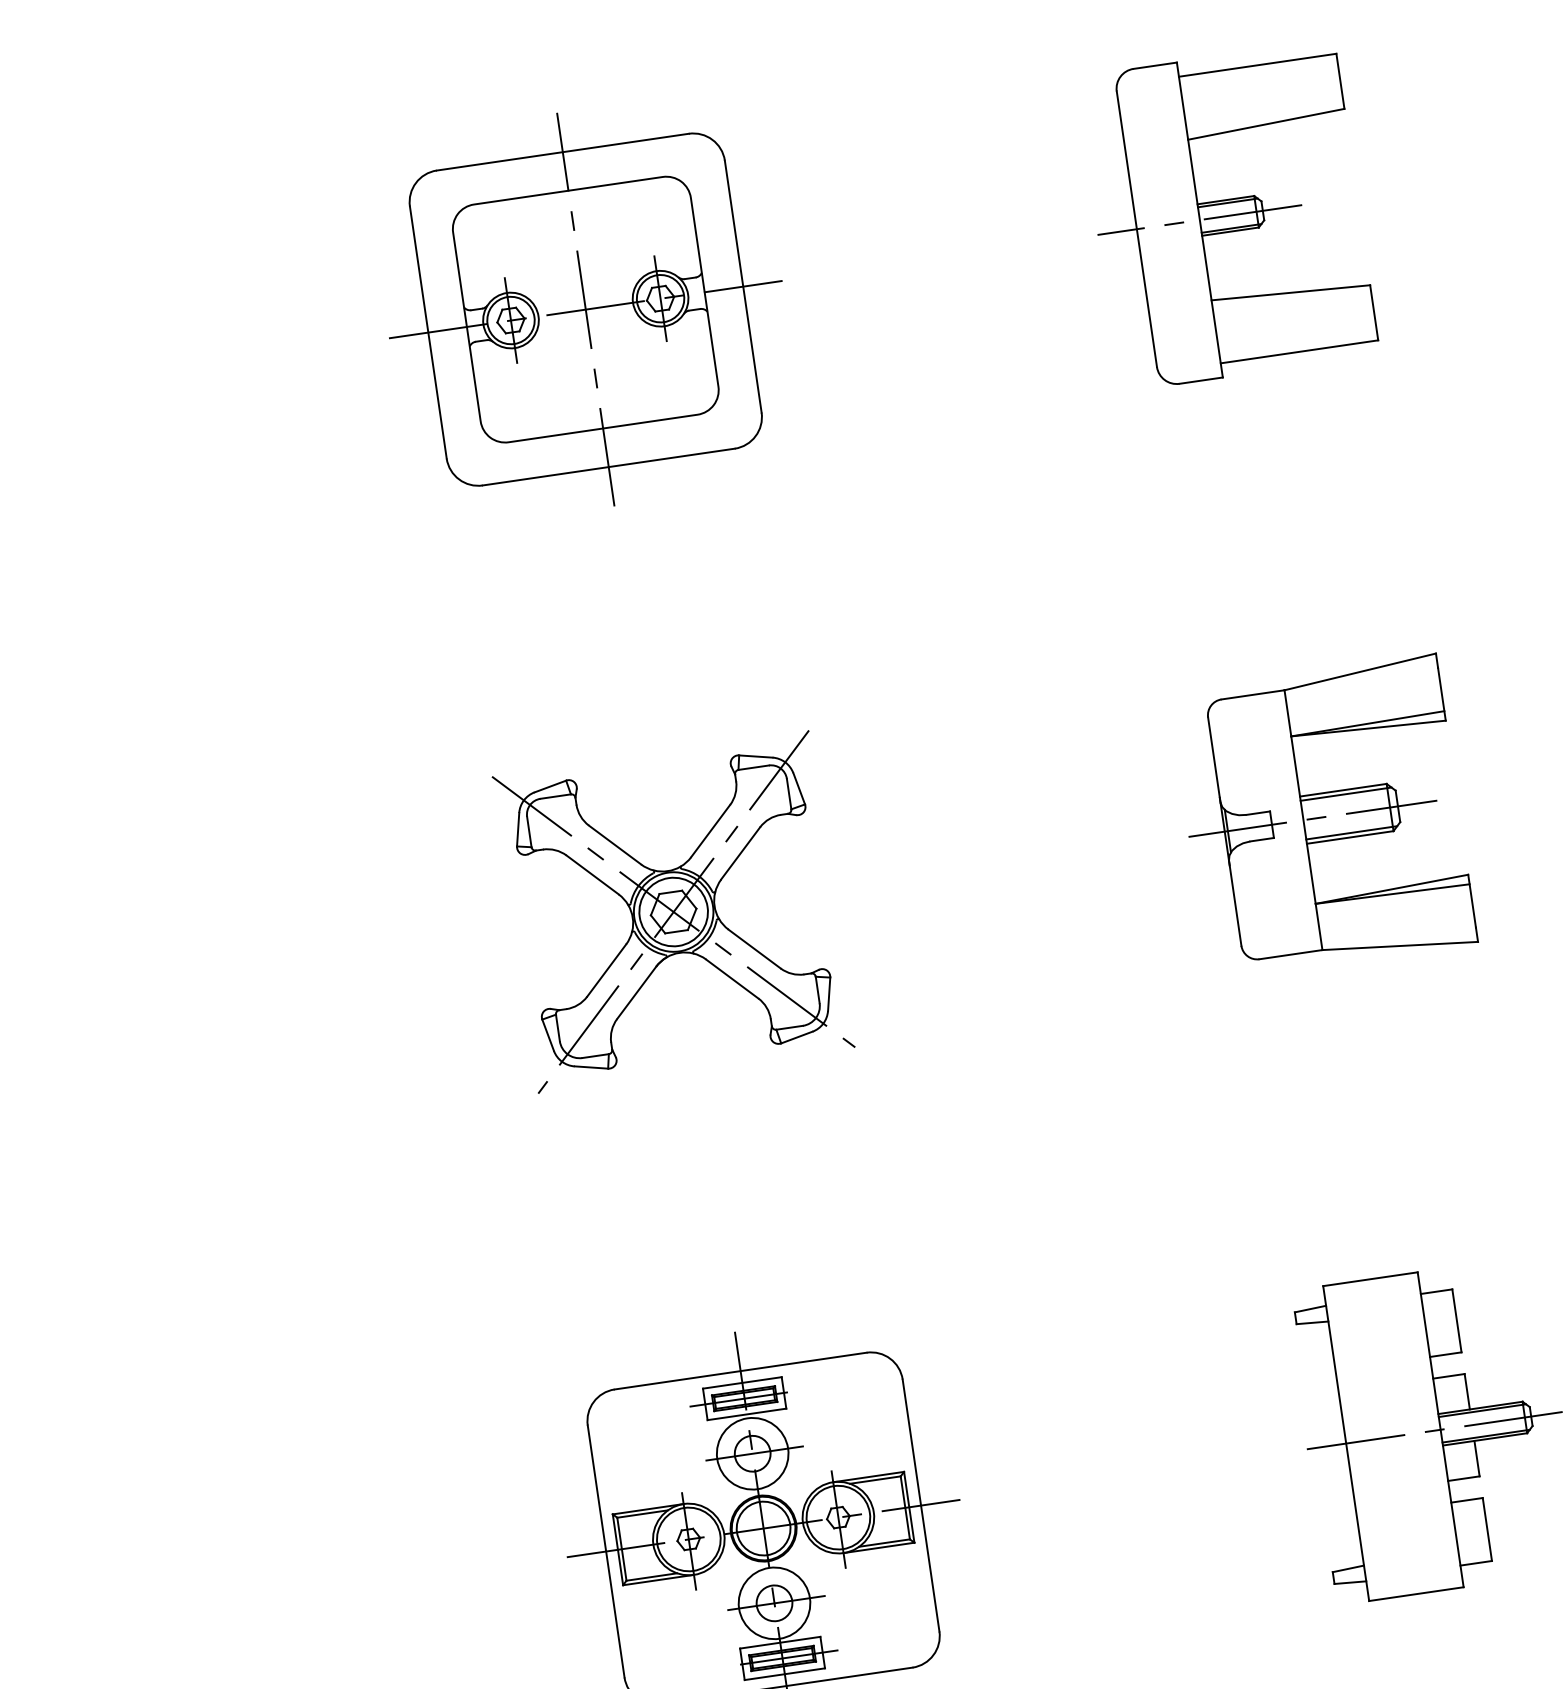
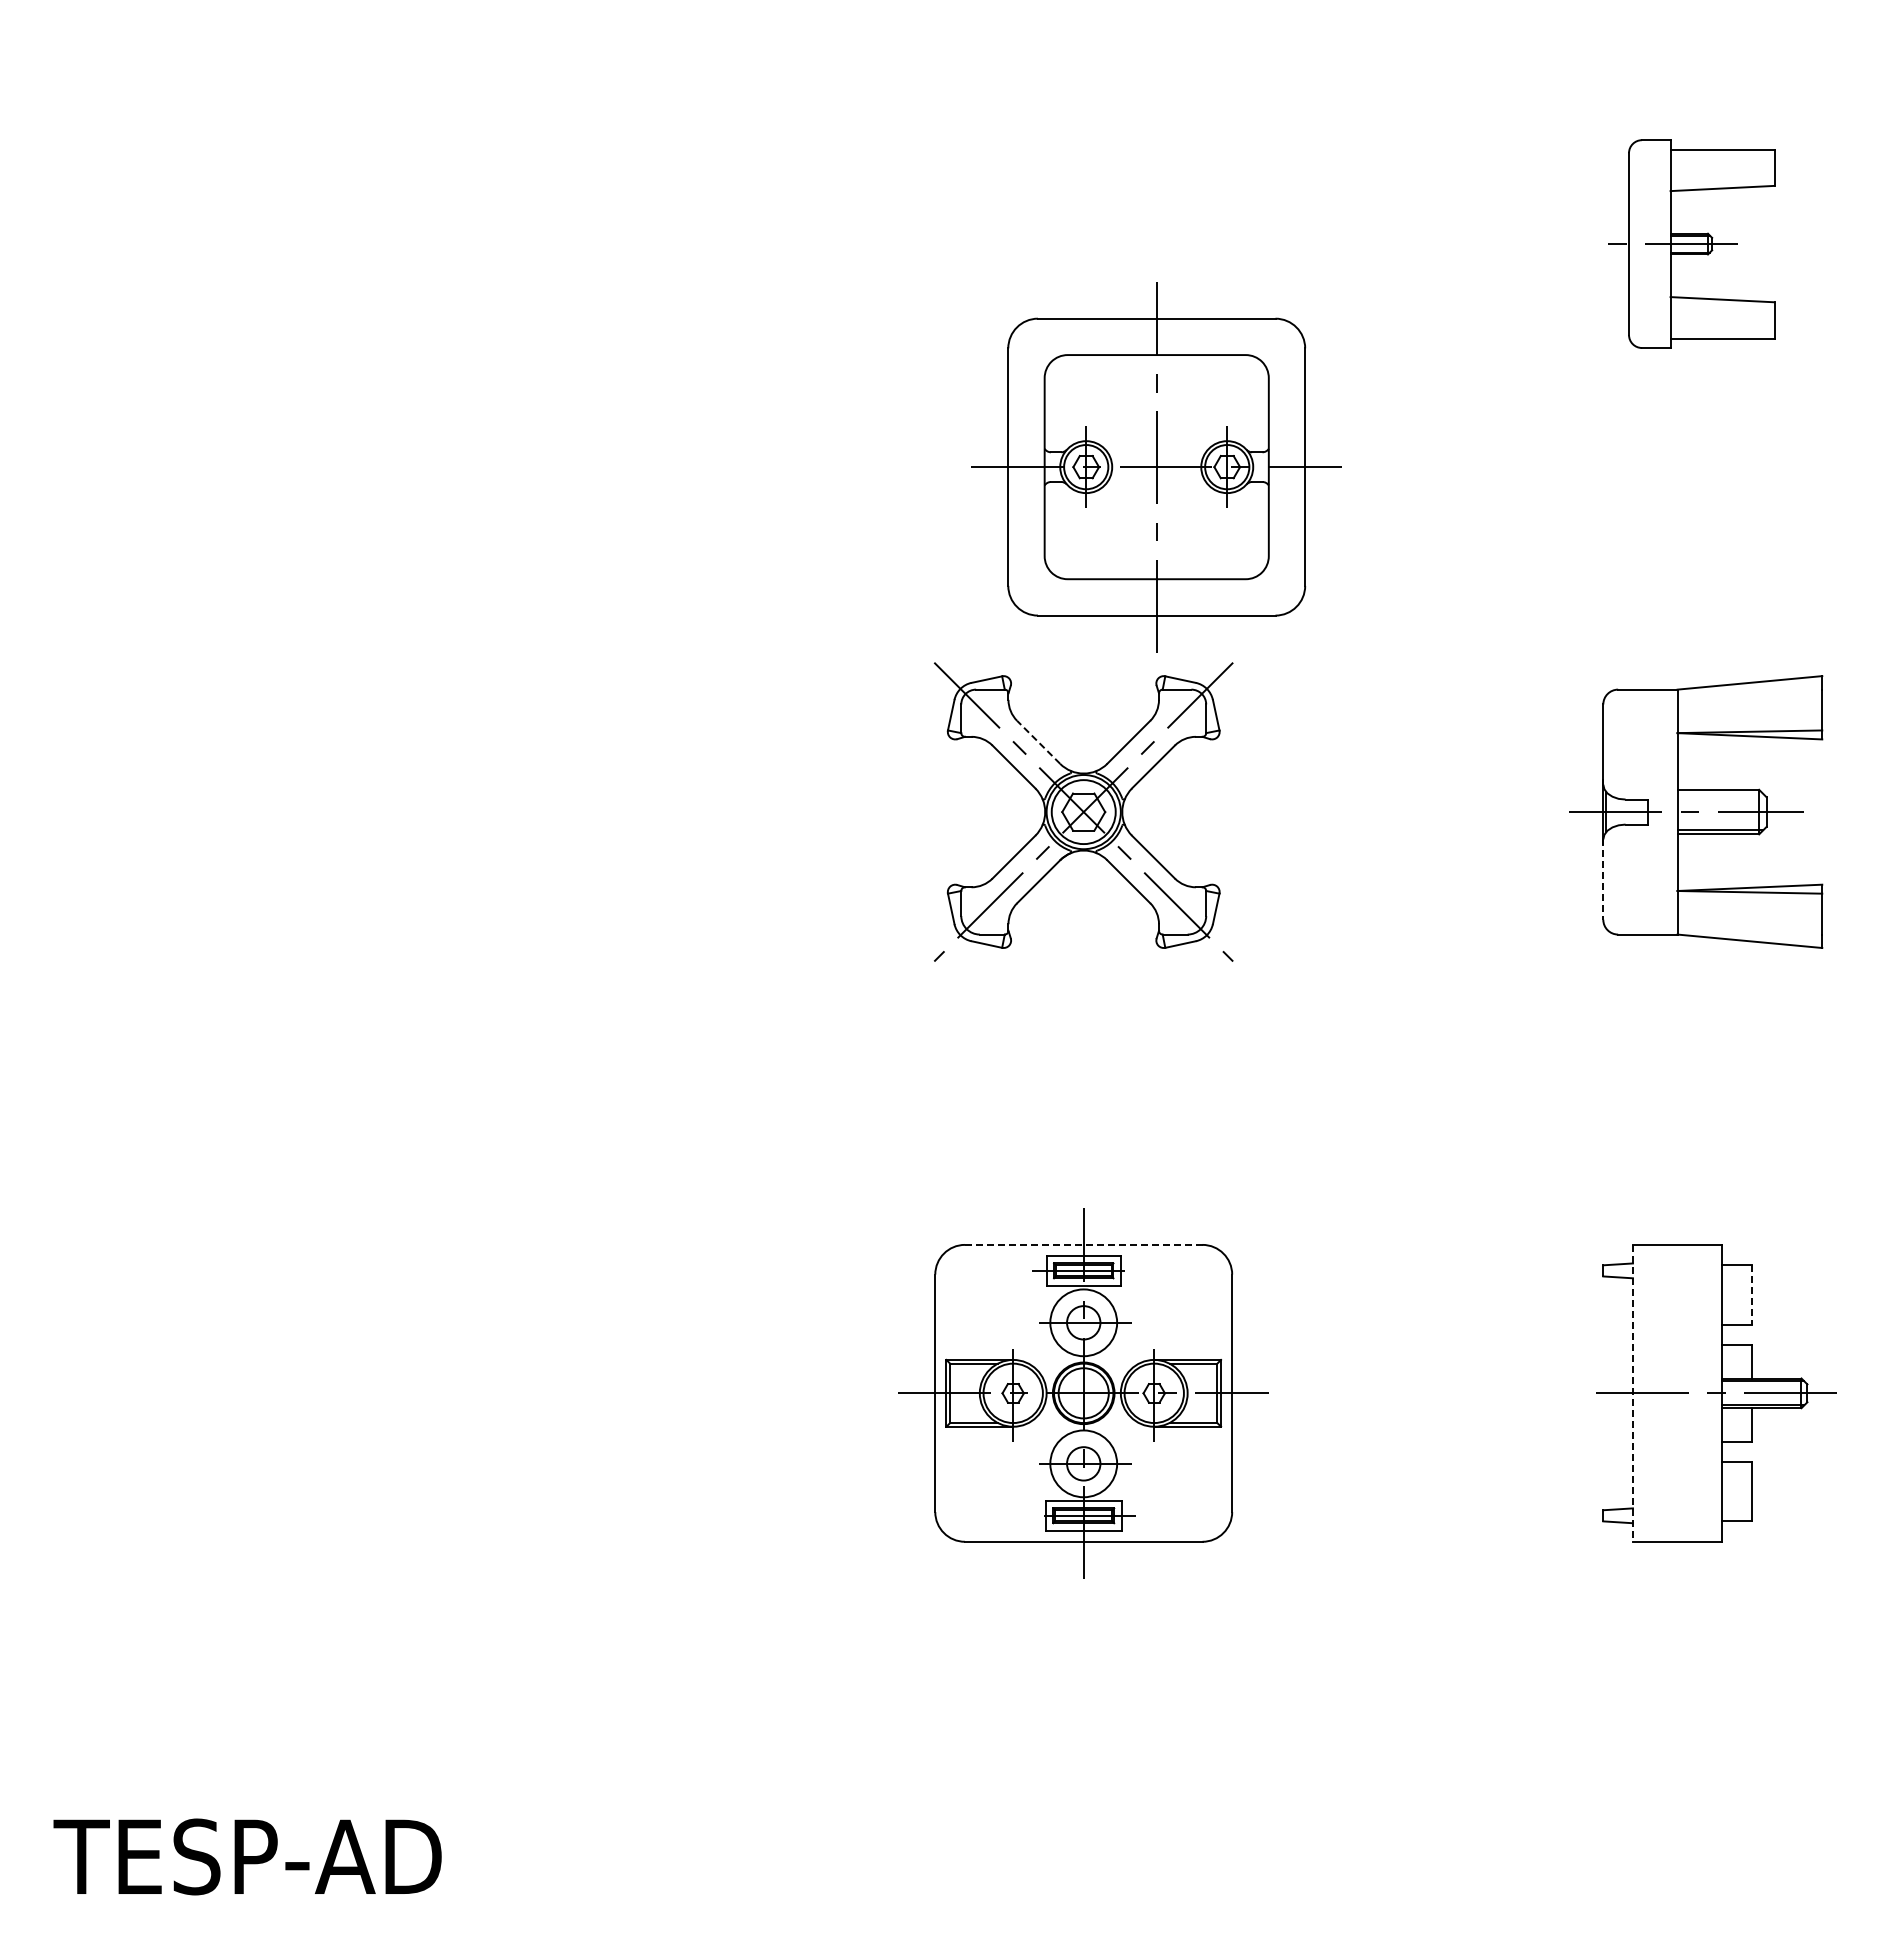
part: (1227, 215) -> (1688, 243), size x0.7
part: (585, 310) -> (1156, 467), moved
line: (1346, 793) -> (1720, 793), removed
line: (614, 844) -> (1038, 741), solid -> dashed
line: (1235, 904) -> (1603, 880), solid -> dashed
line: (1456, 1321) -> (1751, 1295), solid -> dashed
line: (740, 1370) -> (1083, 1244), solid -> dashed
line: (1345, 1443) -> (1632, 1393), solid -> dashed

